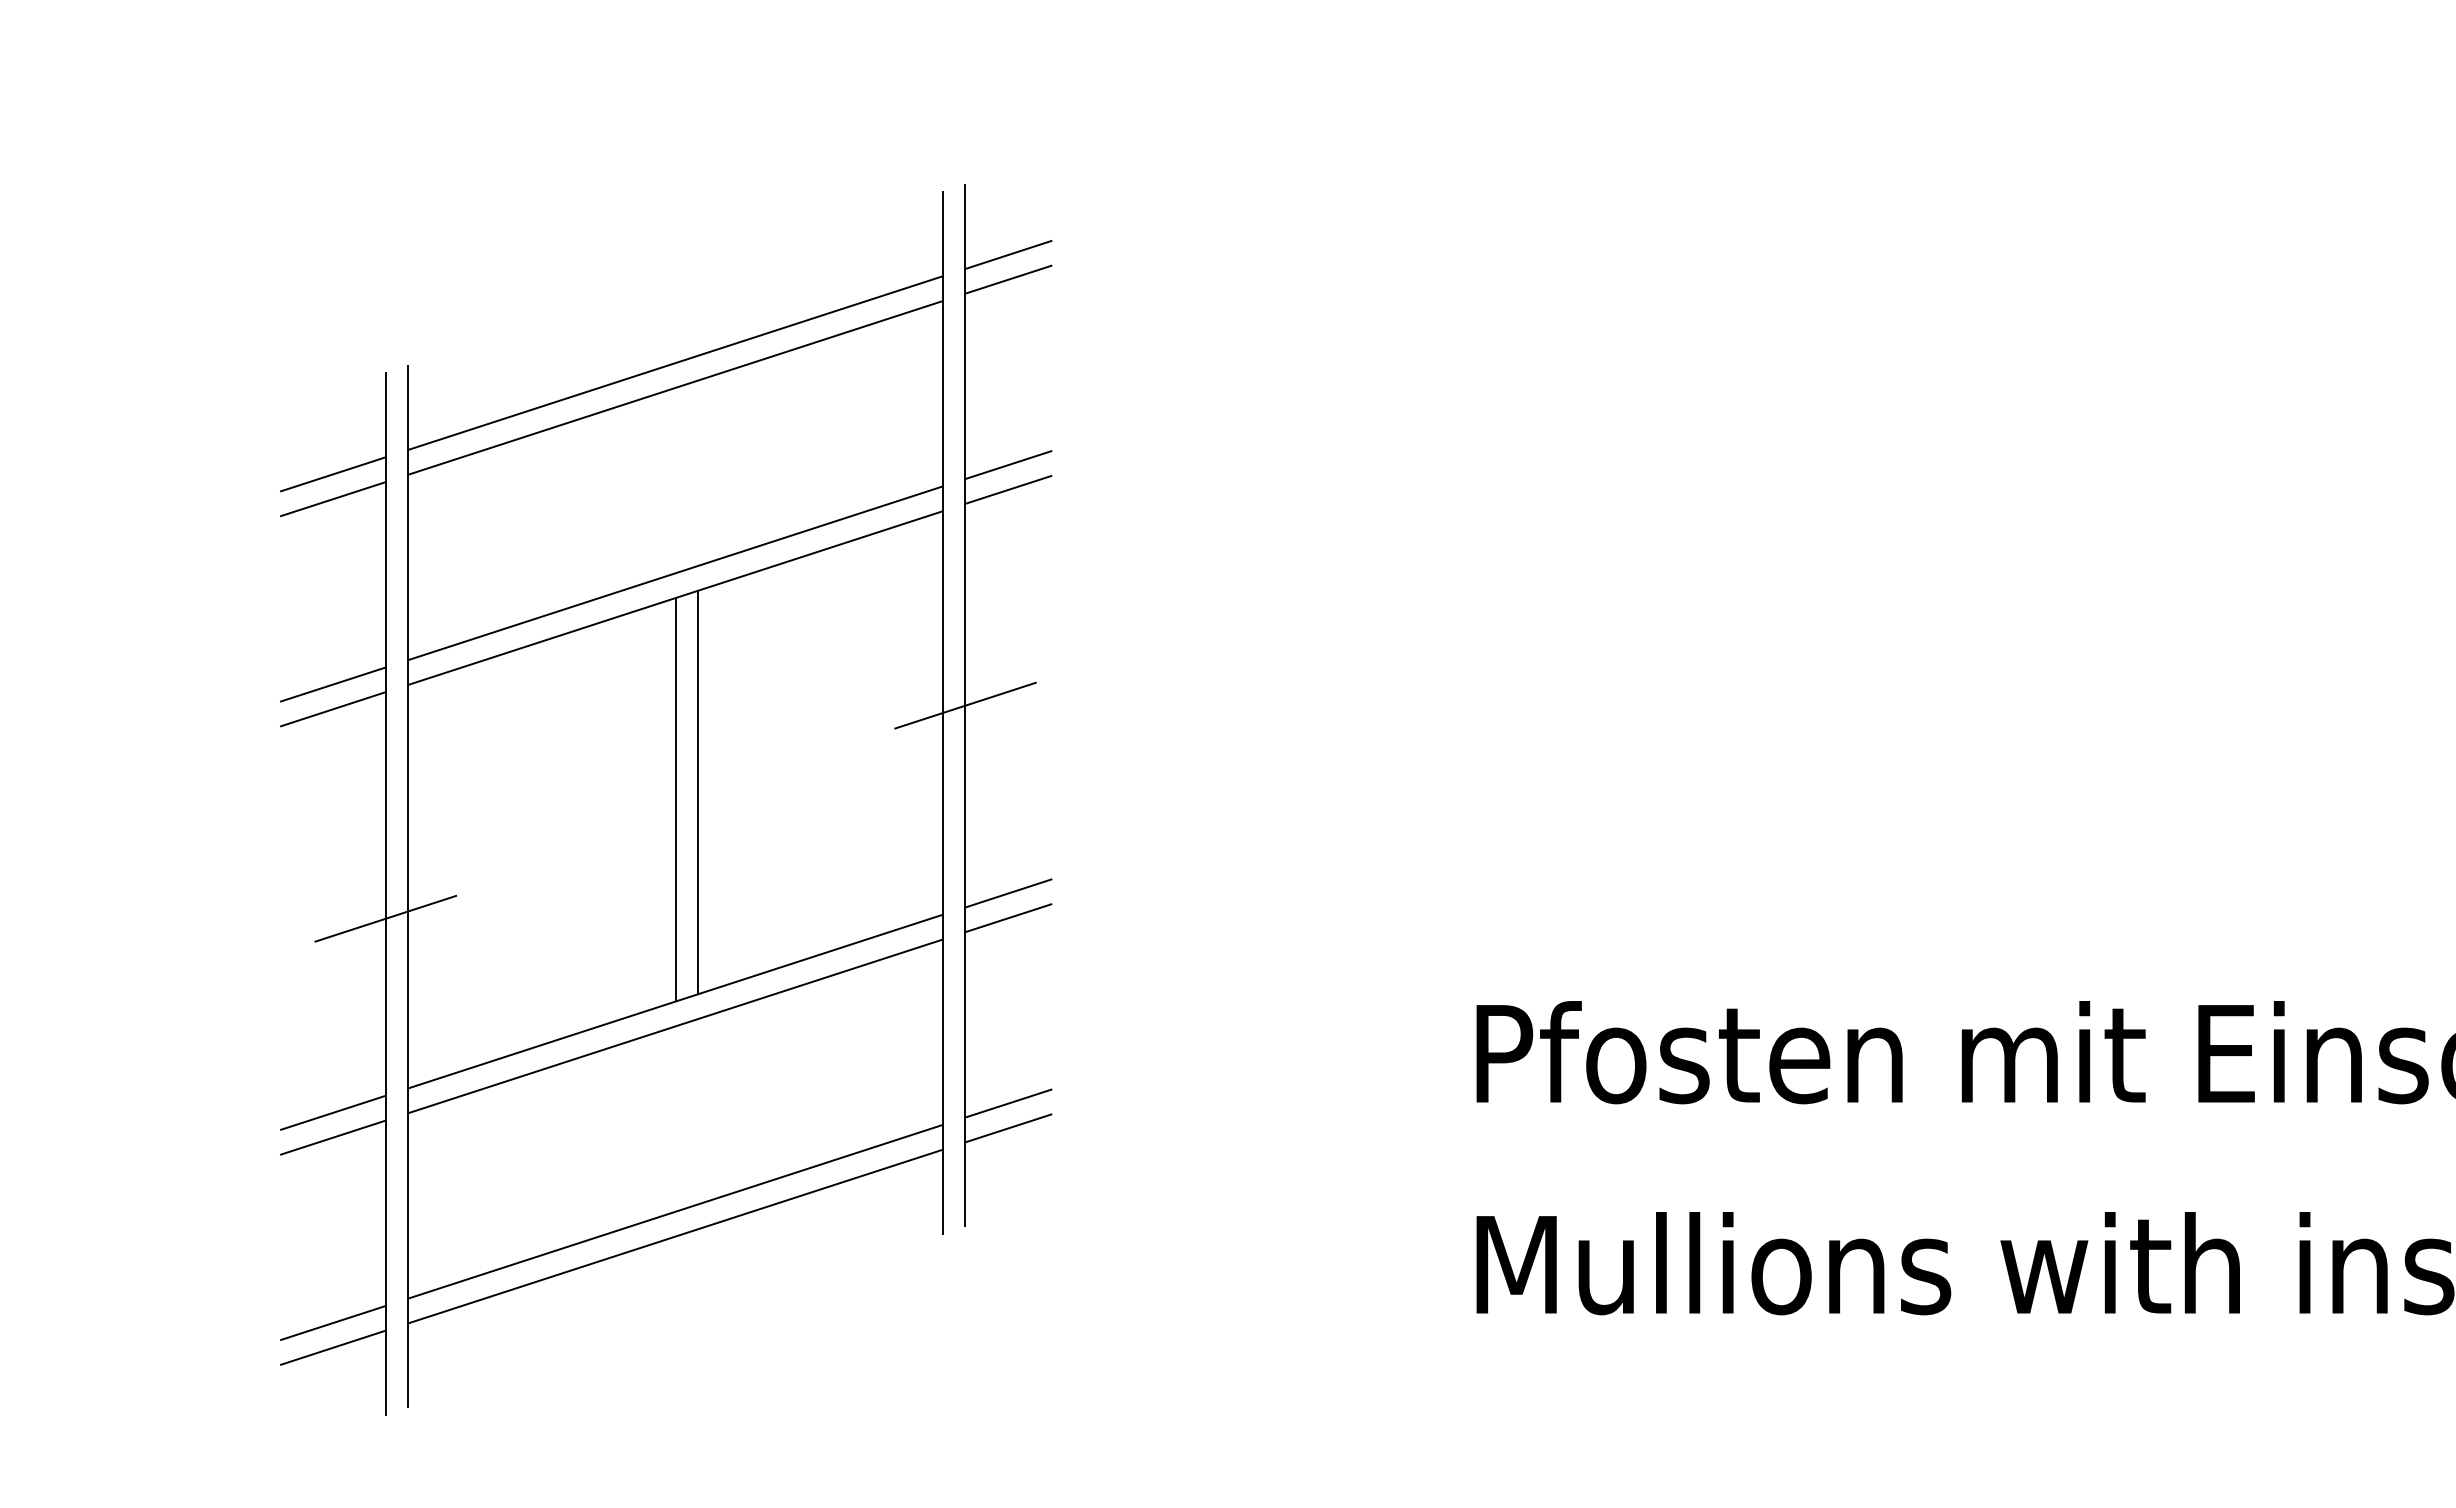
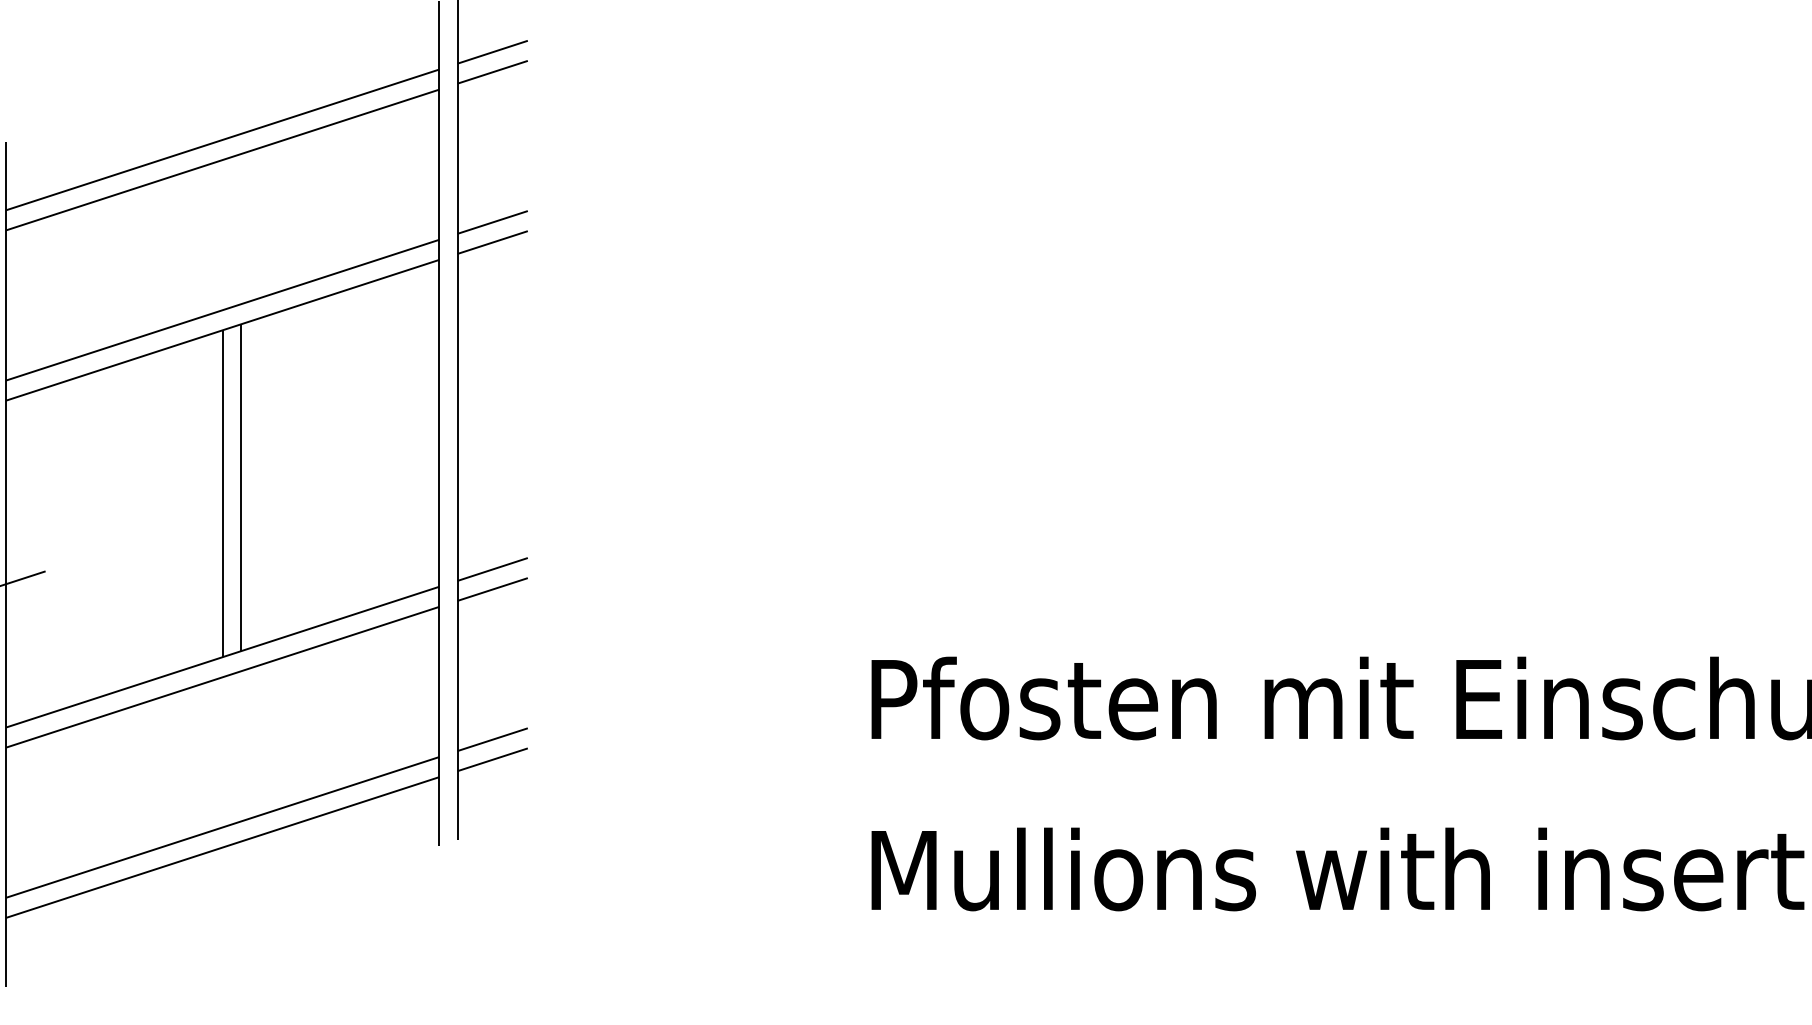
line: (965, 705) -> (457, 417), removed

